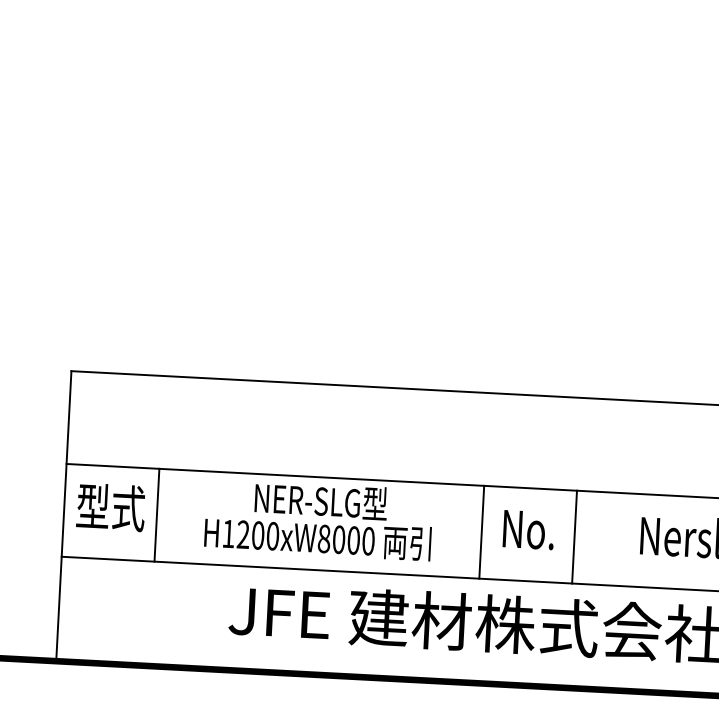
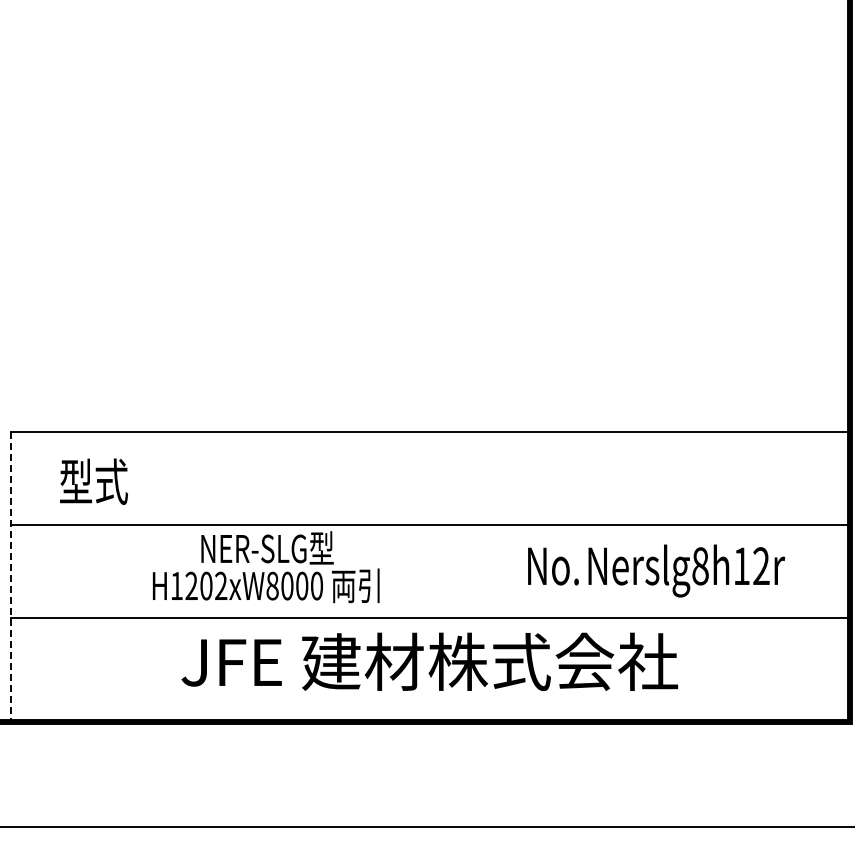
text: (110, 507) -> (93, 481), moved
line: (157, 514) -> (104, 570), removed
line: (64, 515) -> (11, 576), solid -> dashed
text: (528, 530) -> (553, 566), moved
line: (481, 531) -> (429, 570), removed
text: (273, 535) -> (221, 585), H1200xW8000 -> H1202xW8000
line: (574, 536) -> (522, 570), removed

